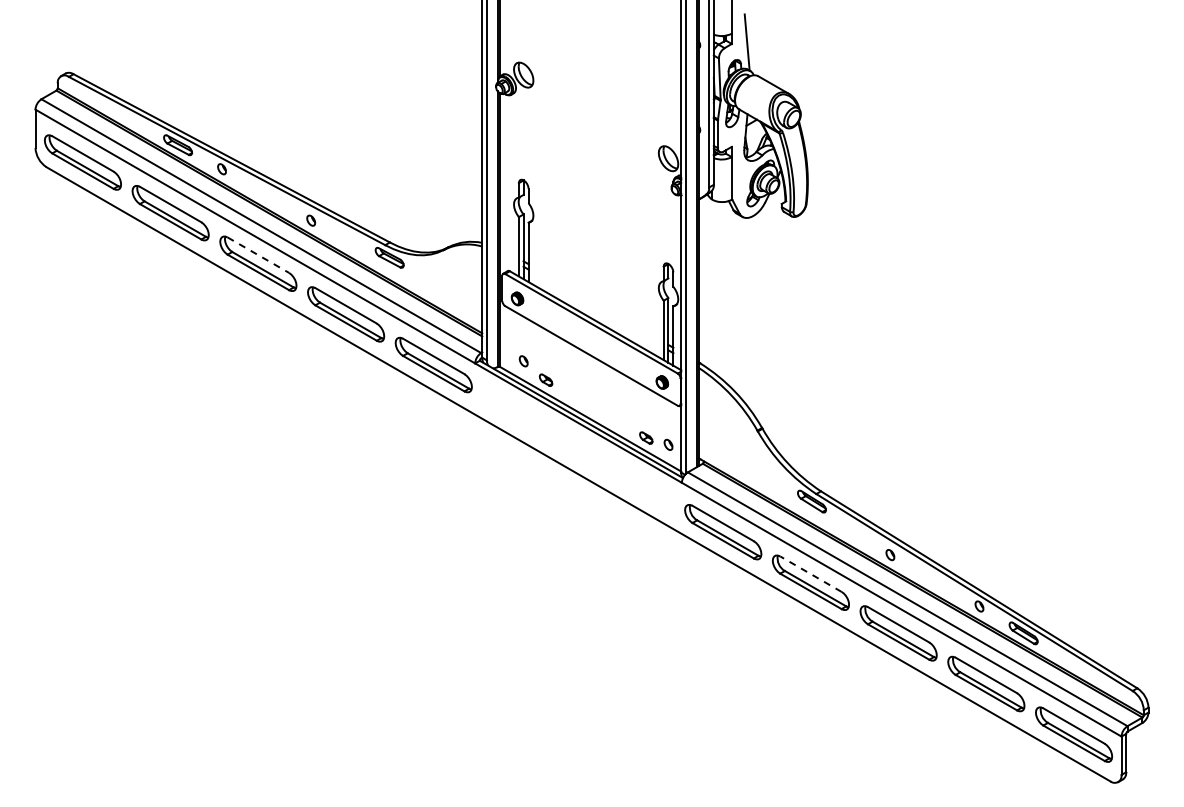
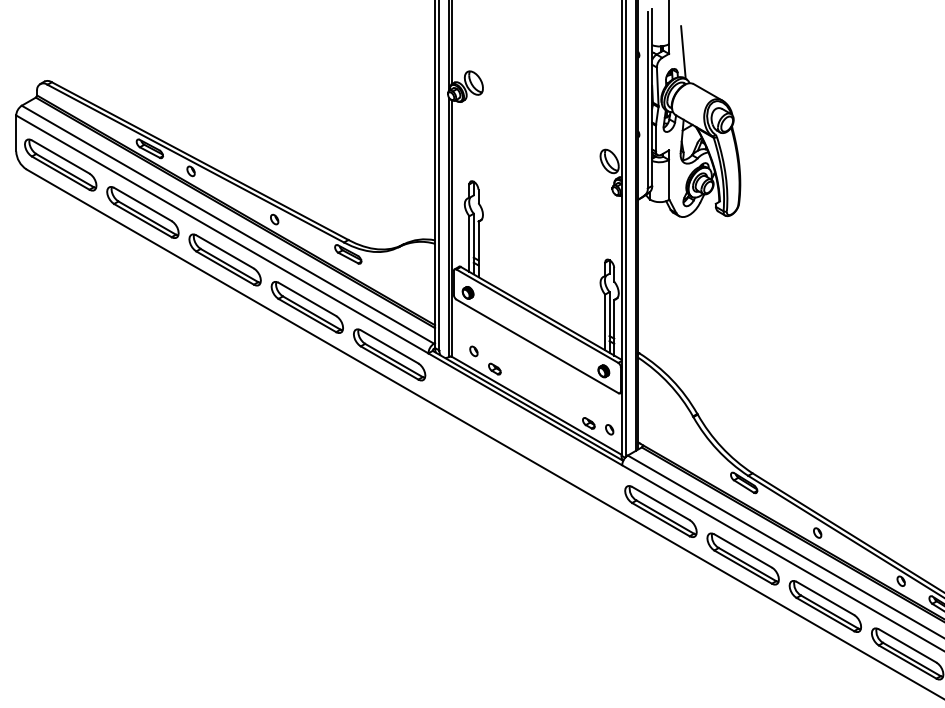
line: (258, 255) -> (225, 252), dashed -> solid
line: (810, 573) -> (742, 550), dashed -> solid

